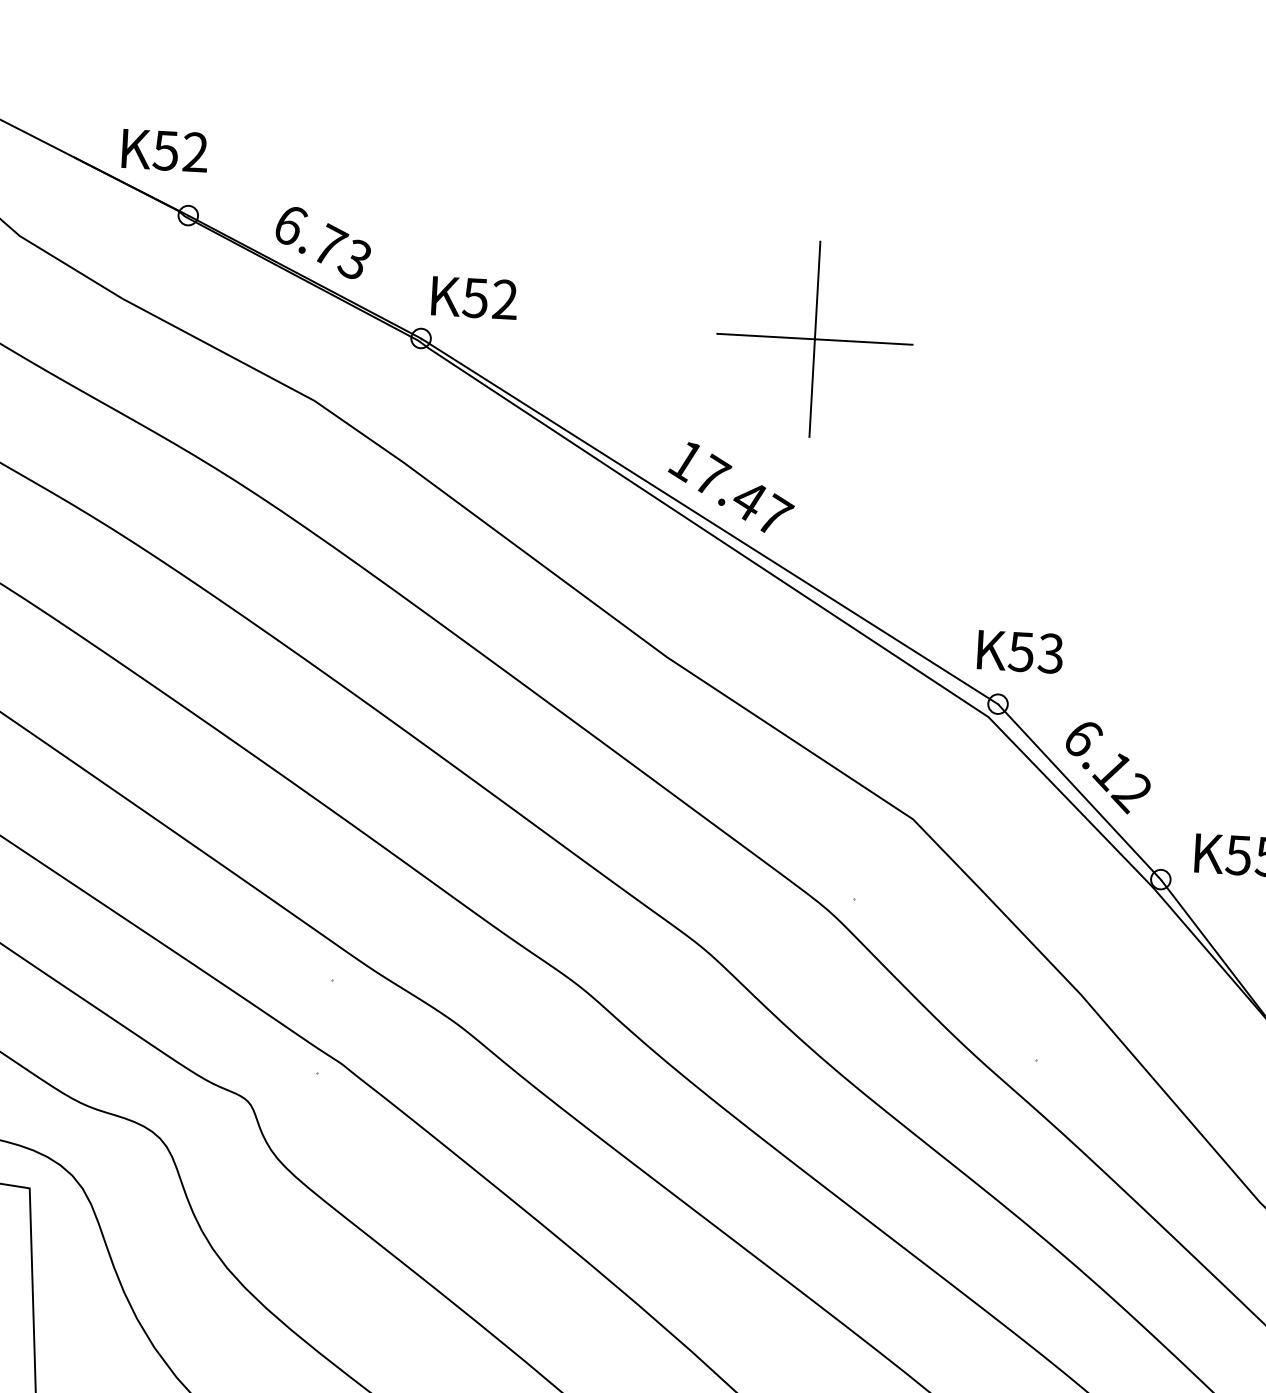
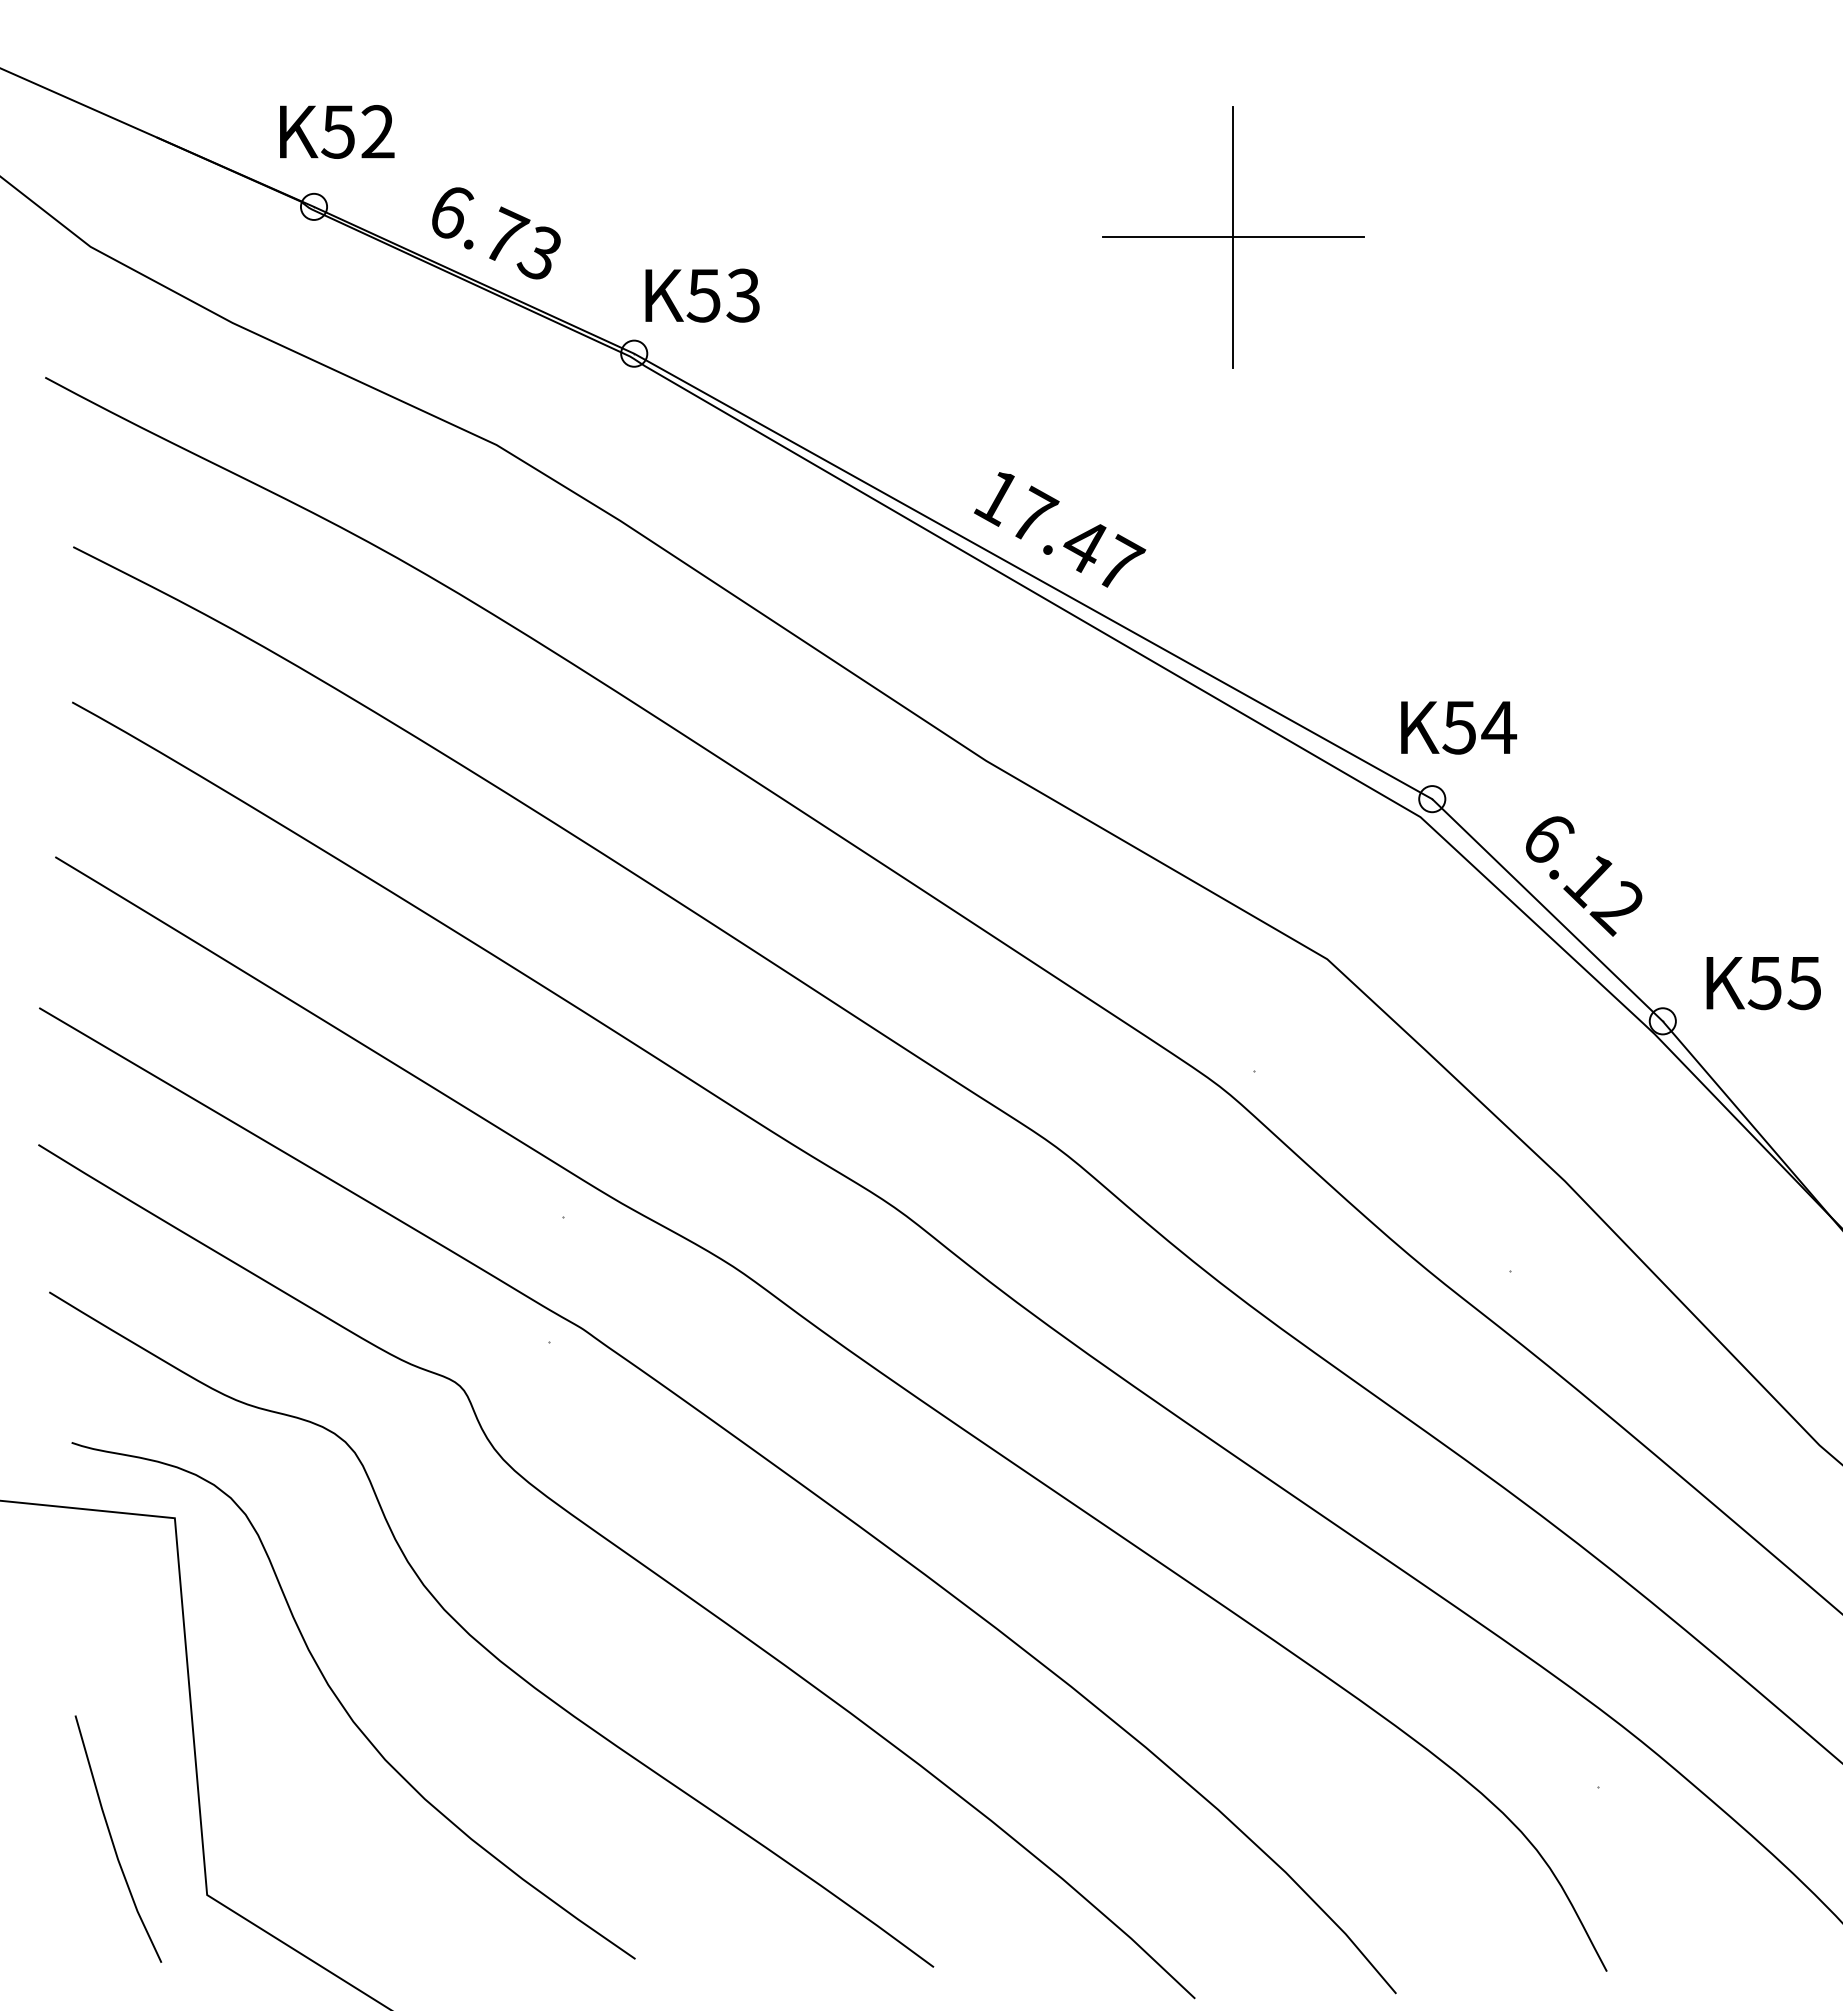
text: (165, 150) -> (337, 131), moved
text: (505, 299) -> (743, 295), 52 -> 53
part: (815, 339) -> (1233, 237), moved
text: (1051, 653) -> (1499, 727), 53 -> 54

